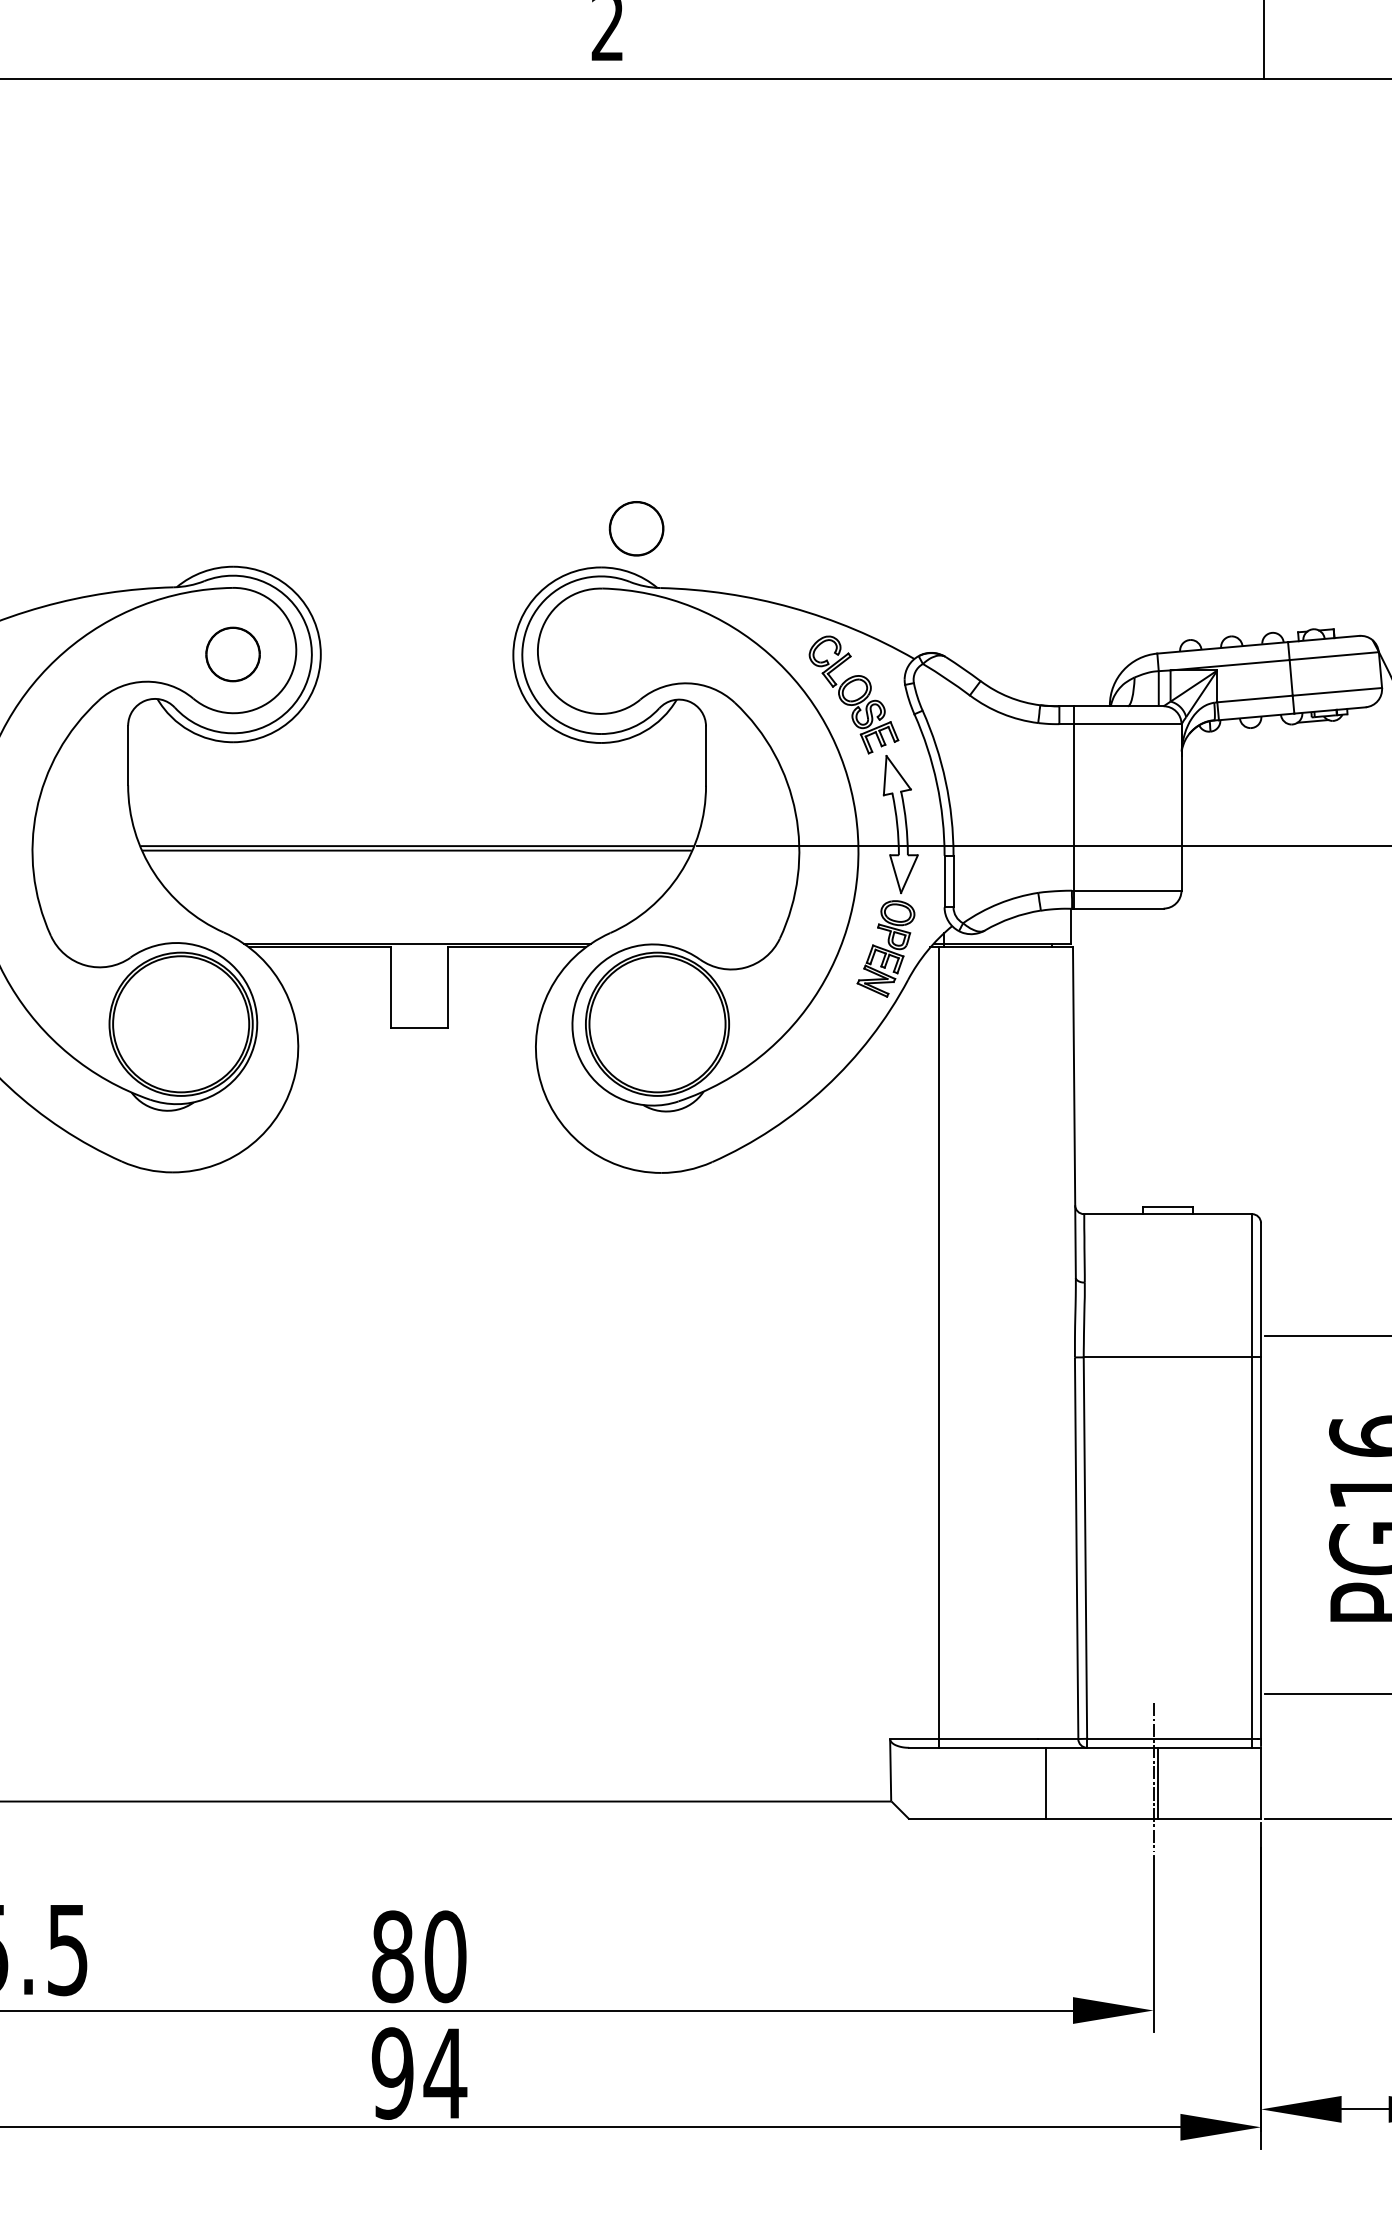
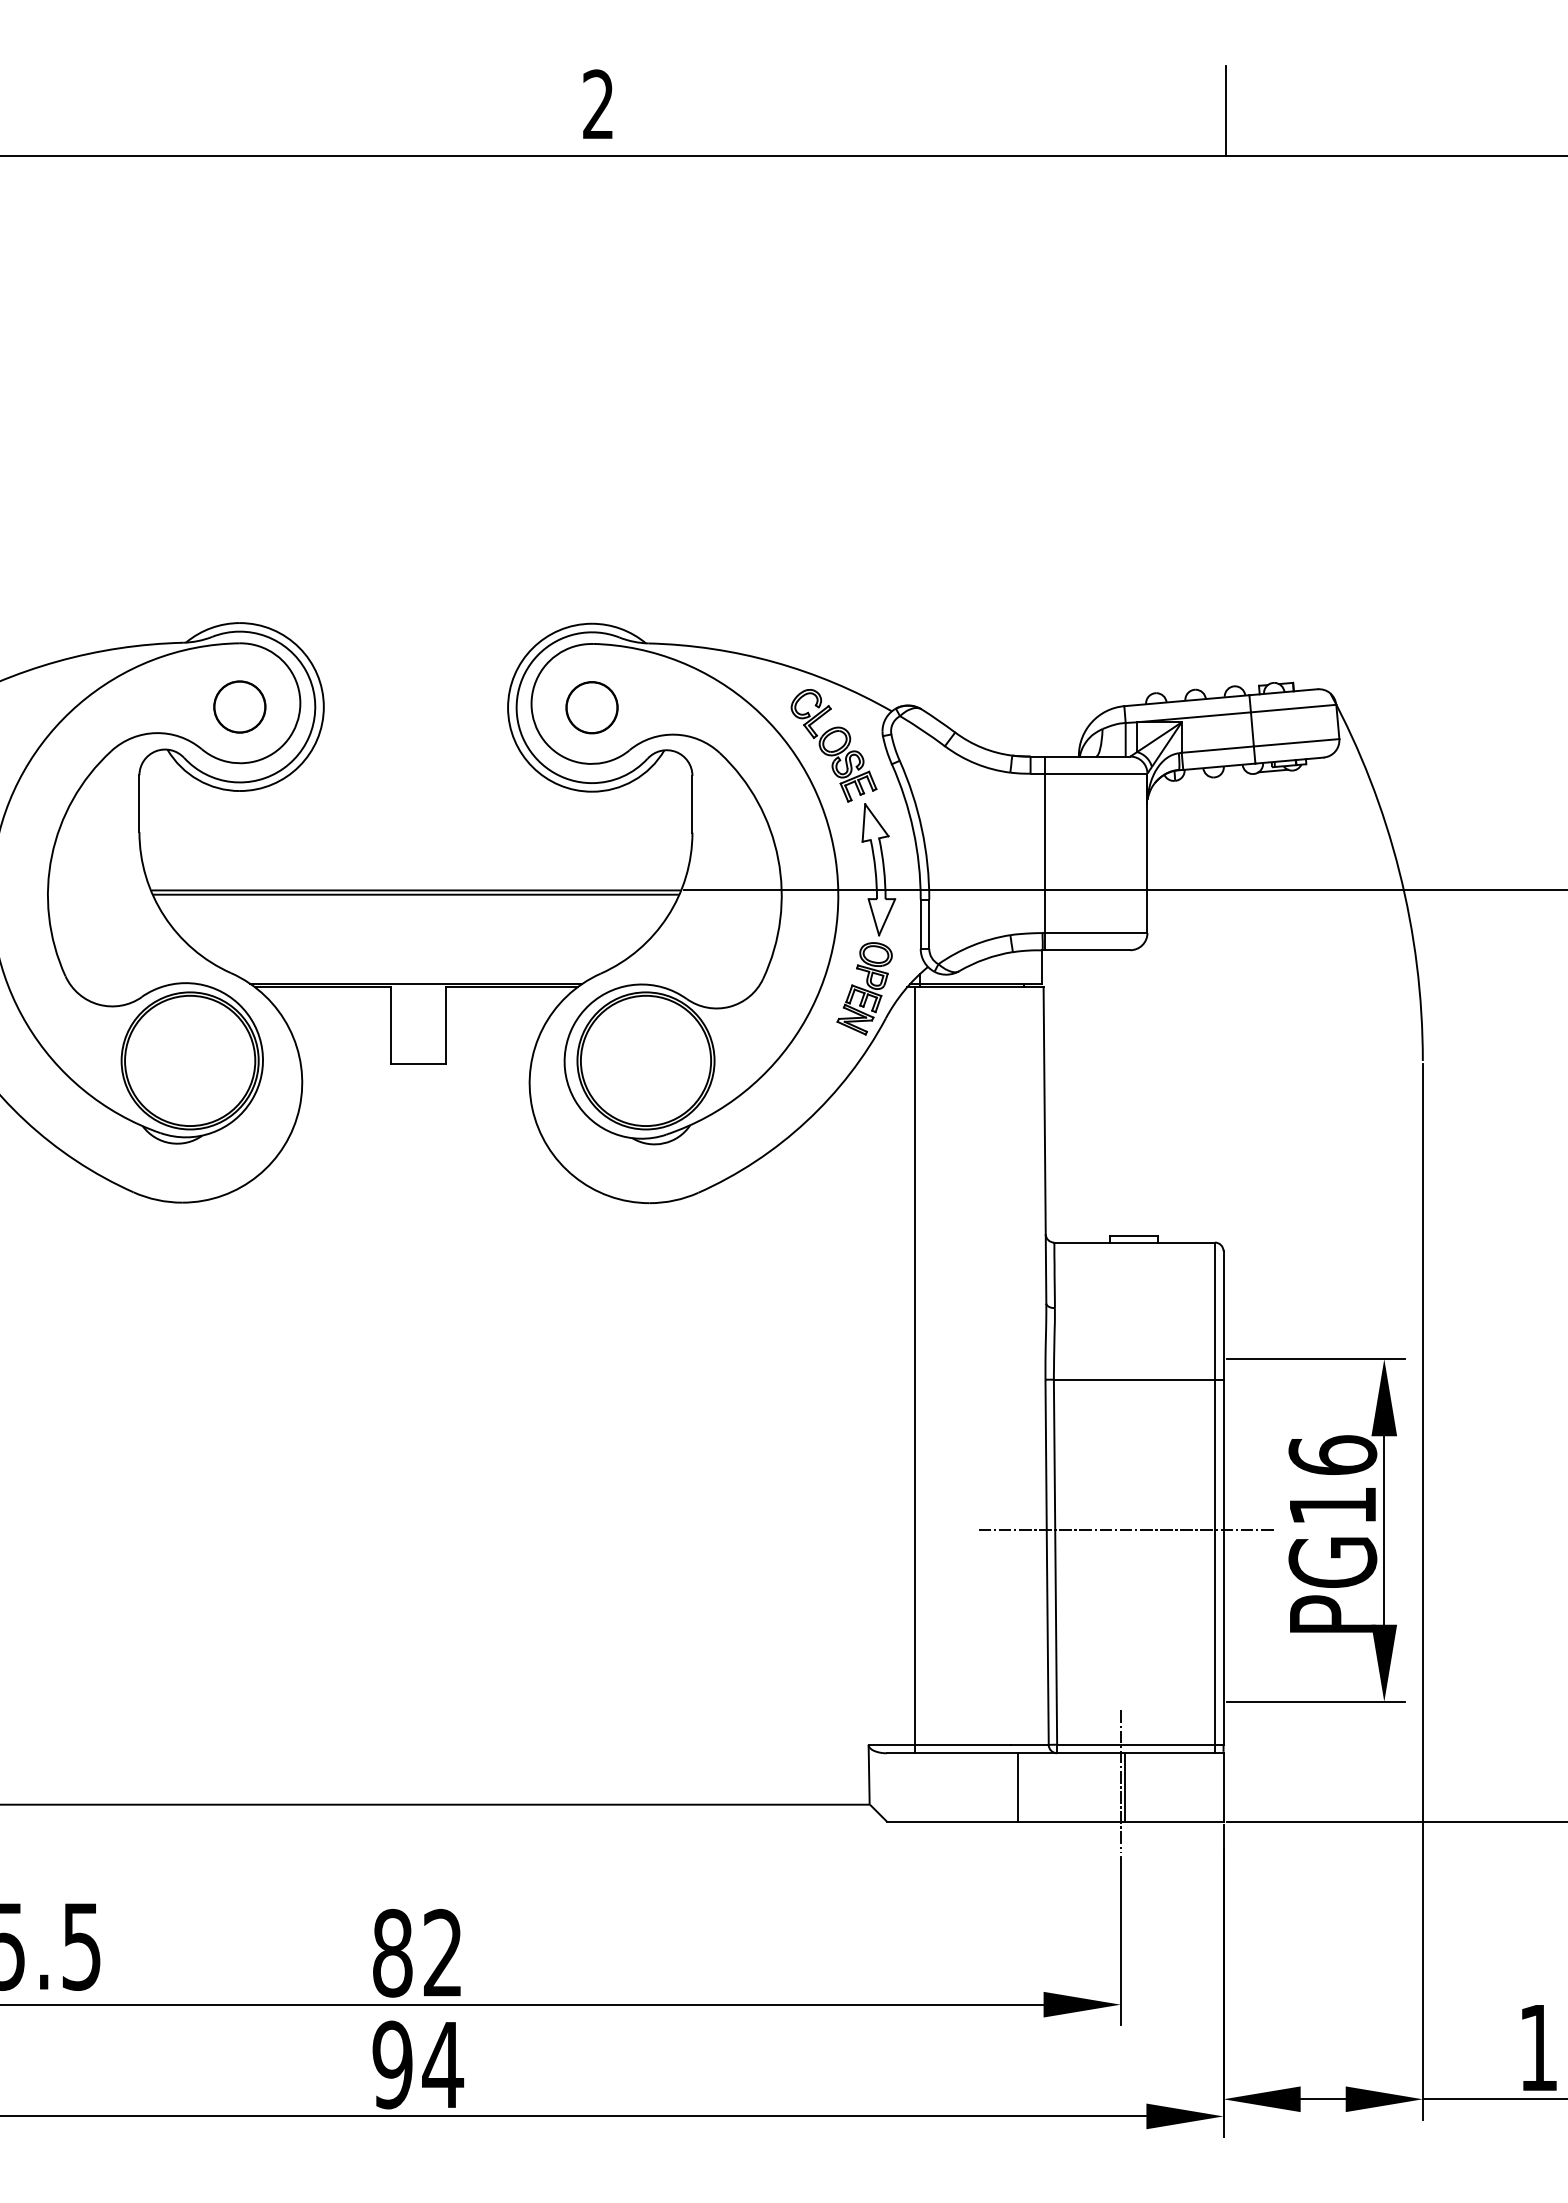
part: (636, 528) -> (591, 707), moved
line: (1158, 1515) -> (1125, 1530), added
text: (445, 1955) -> (443, 1952), 80 -> 82

